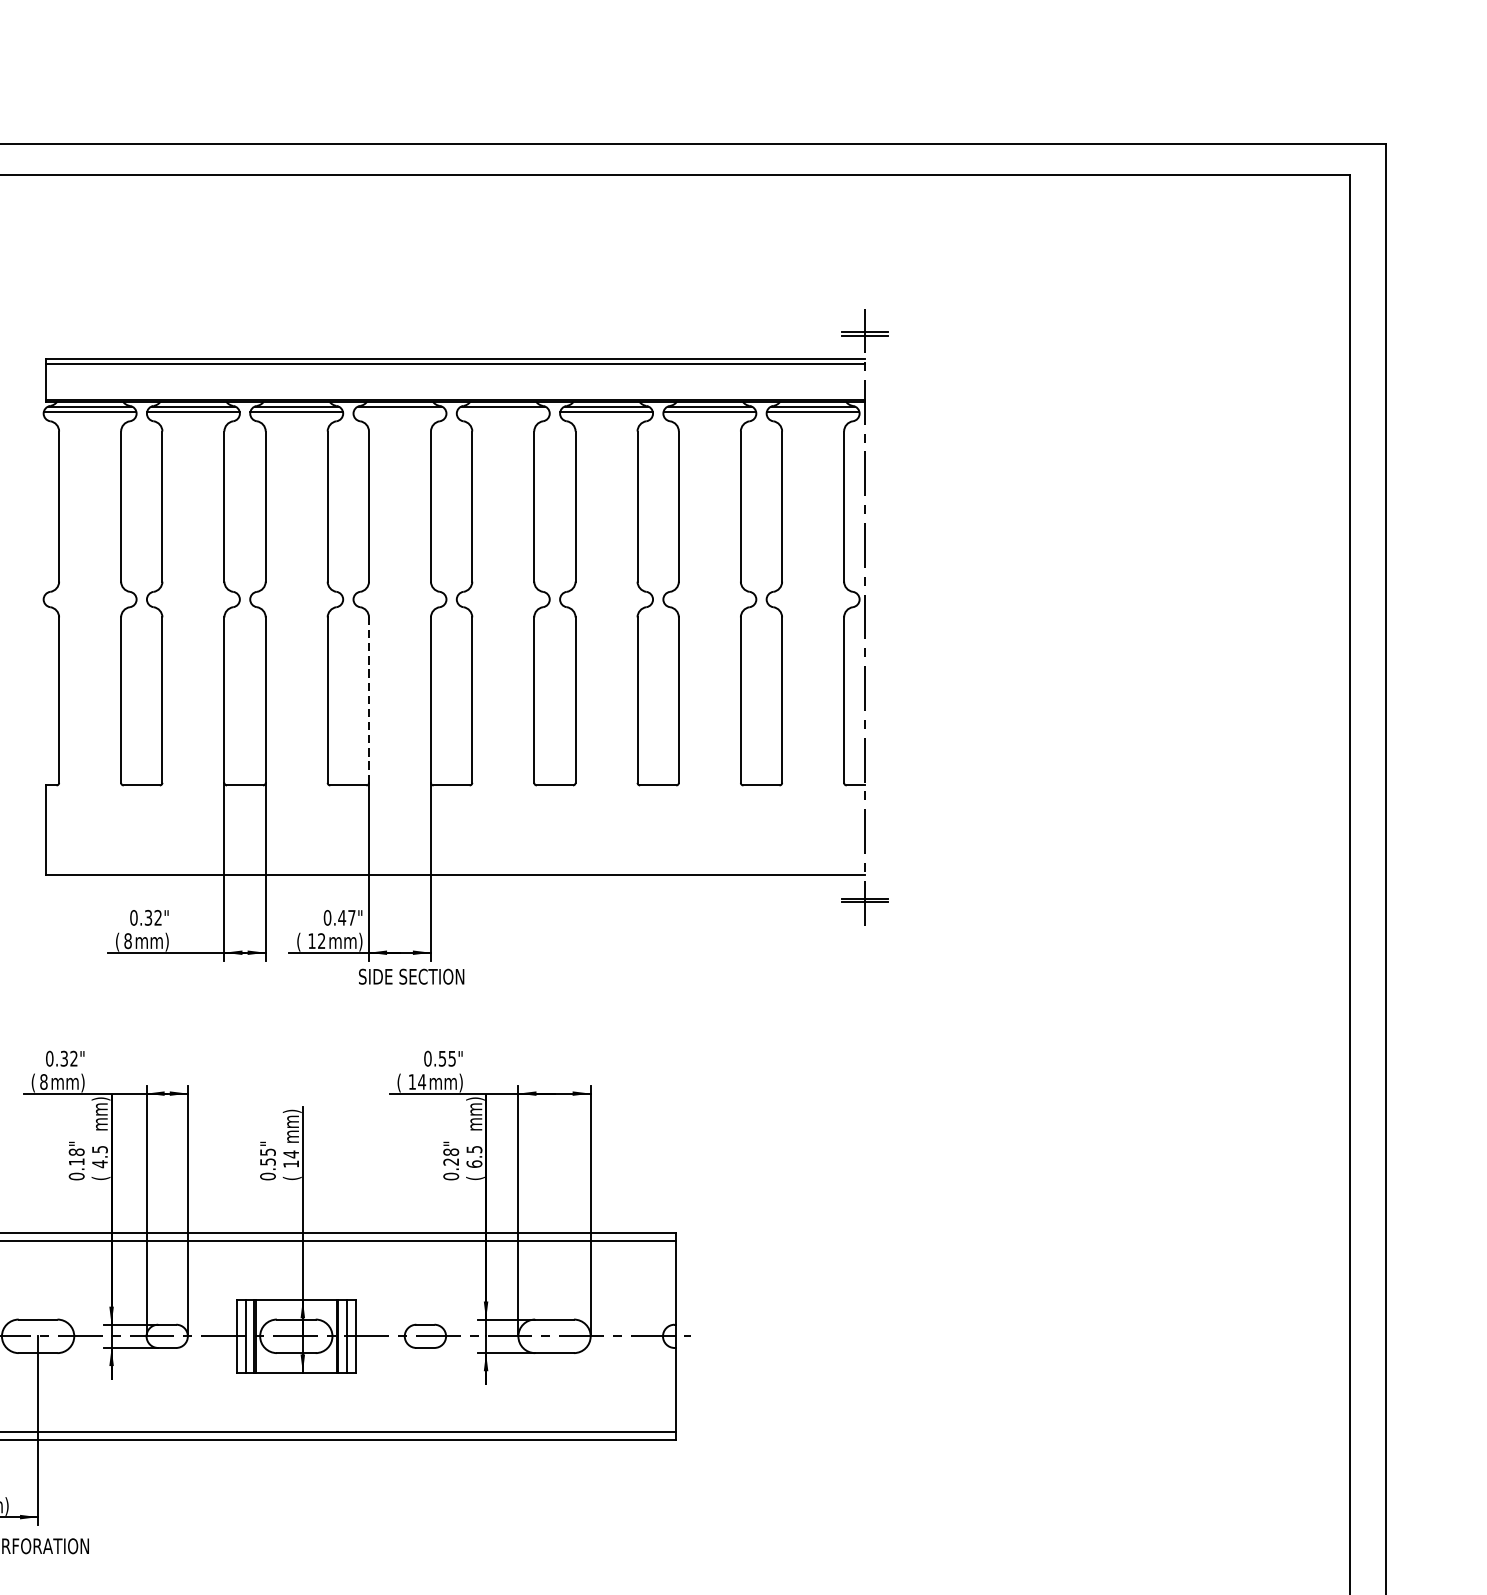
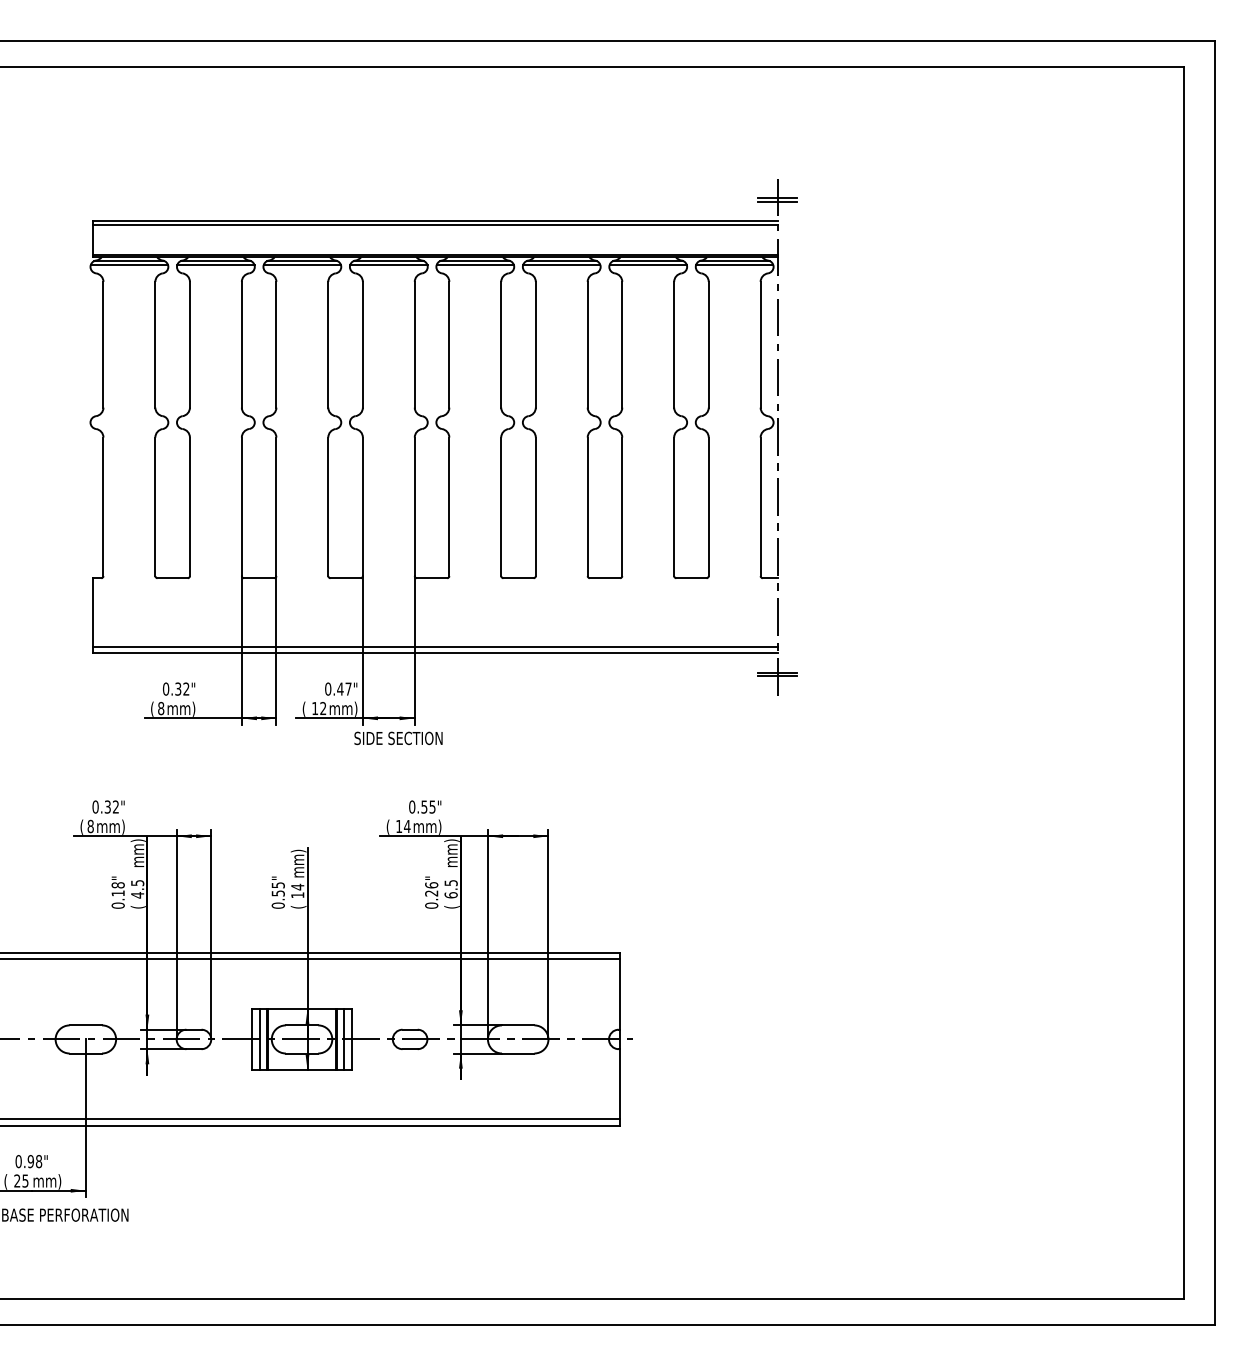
line: (399, 411) -> (388, 265), added
line: (503, 411) -> (475, 265), added
line: (368, 699) -> (362, 506), dashed -> solid
line: (454, 866) -> (434, 646), added
text: (450, 1152) -> (431, 885), 0.28" -> 0.26"

